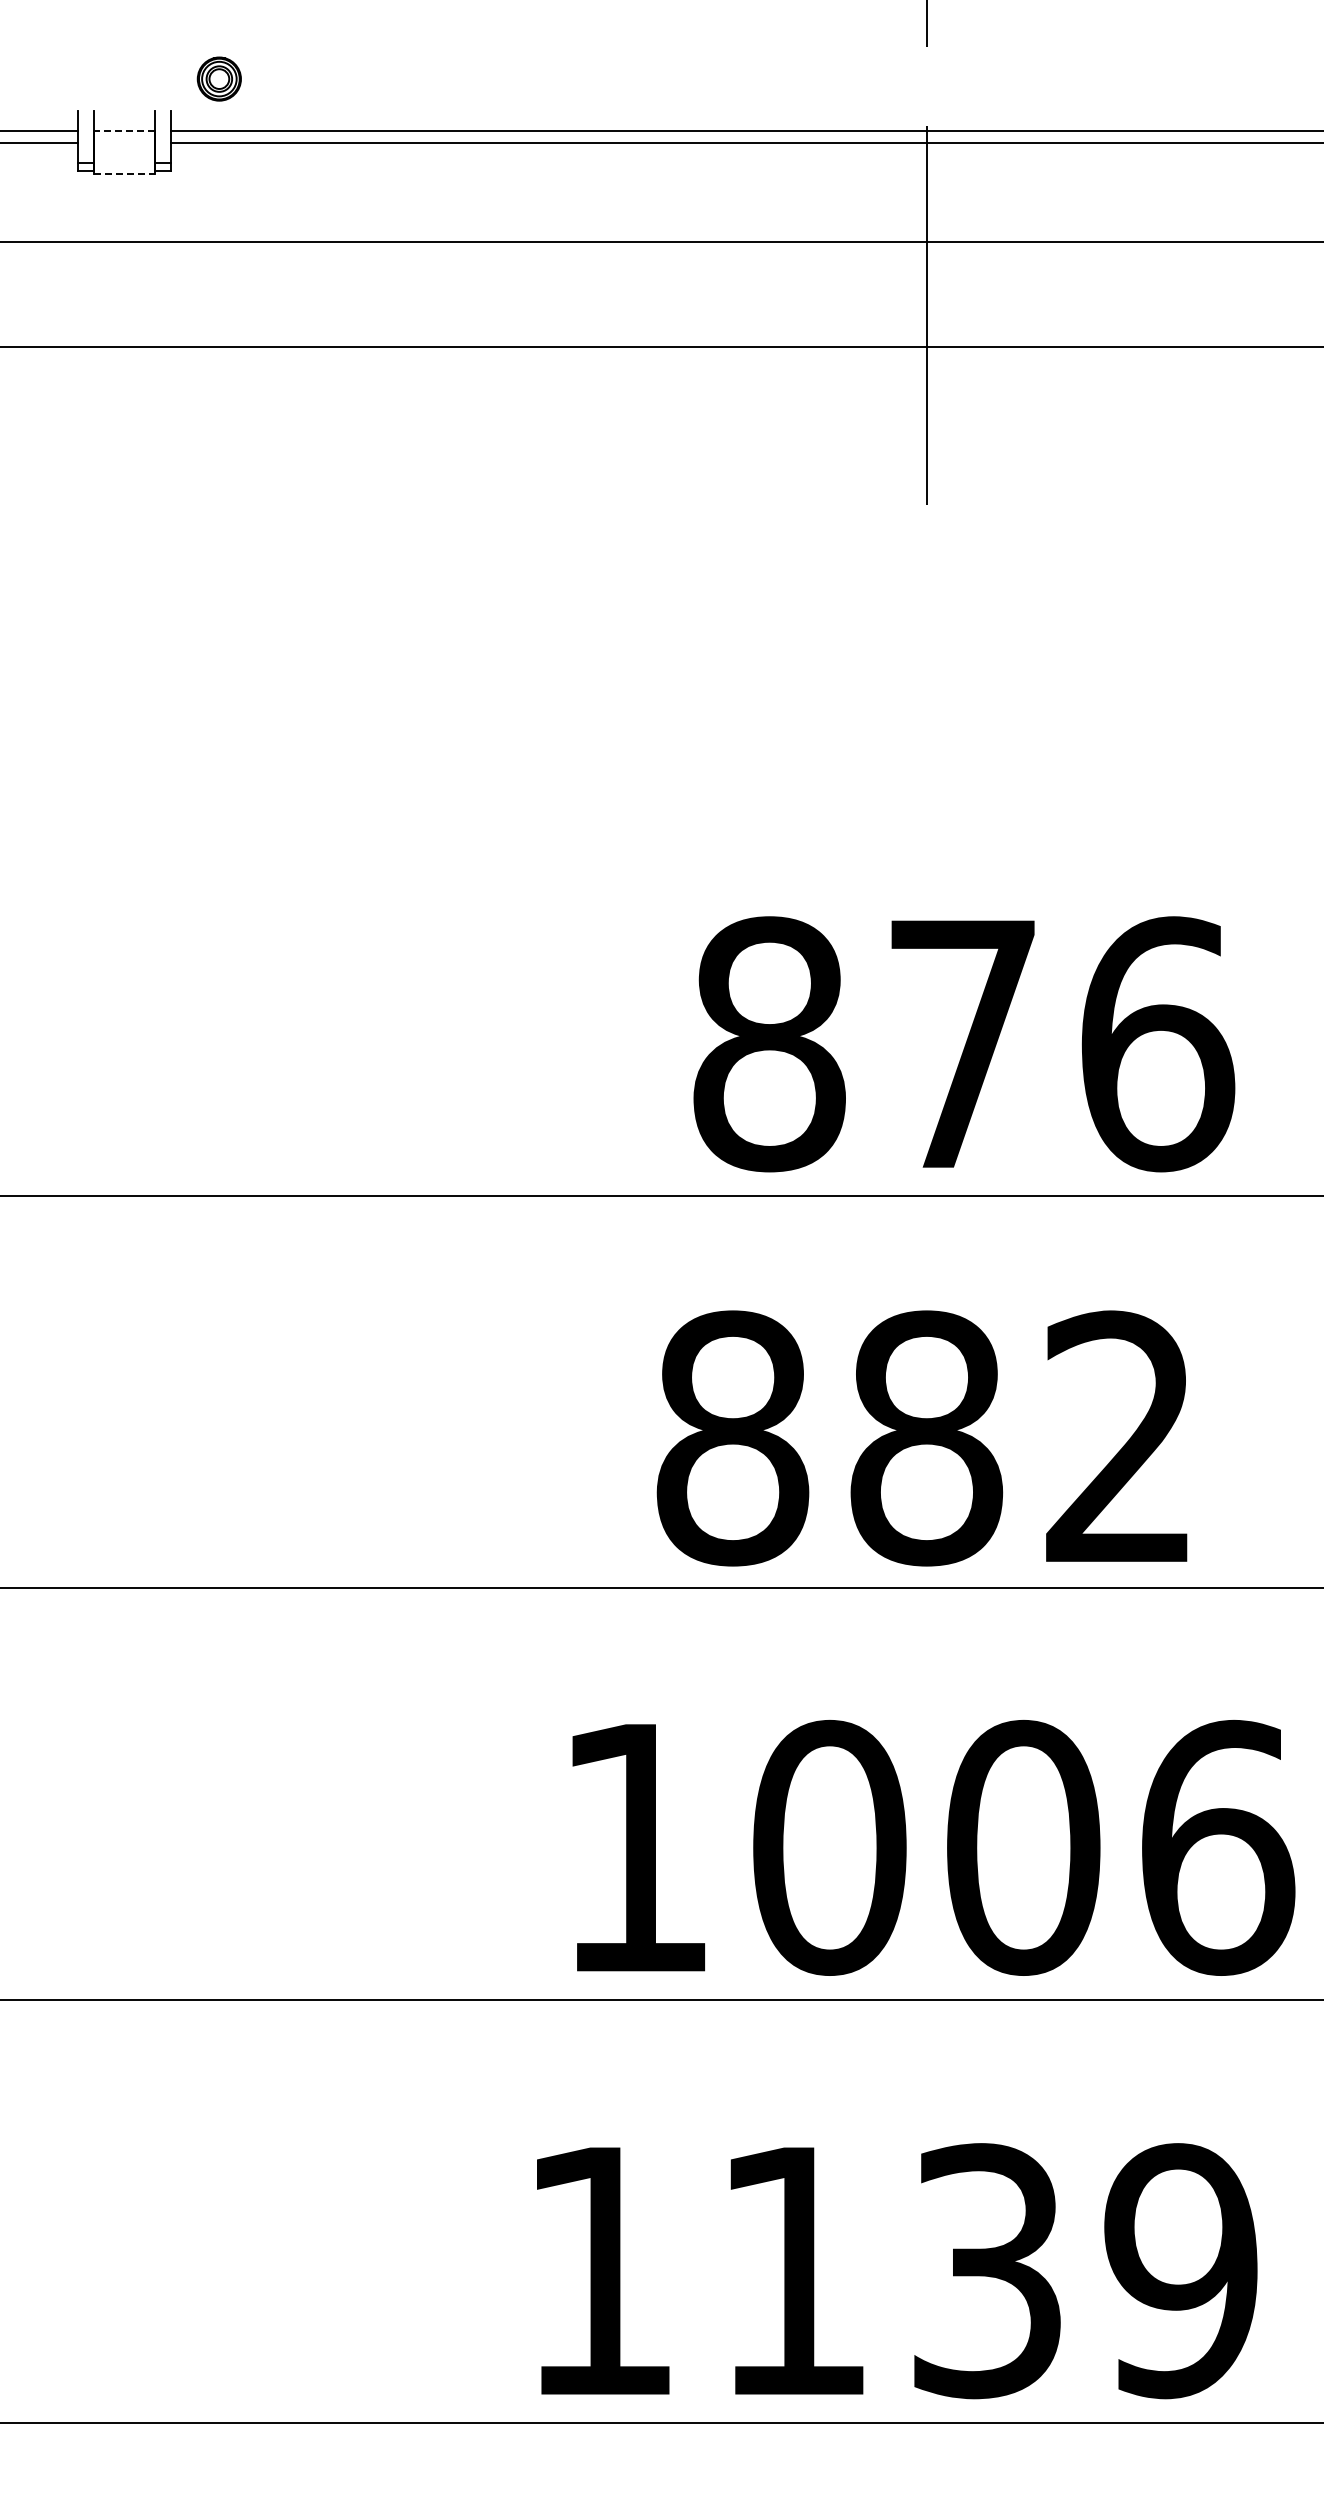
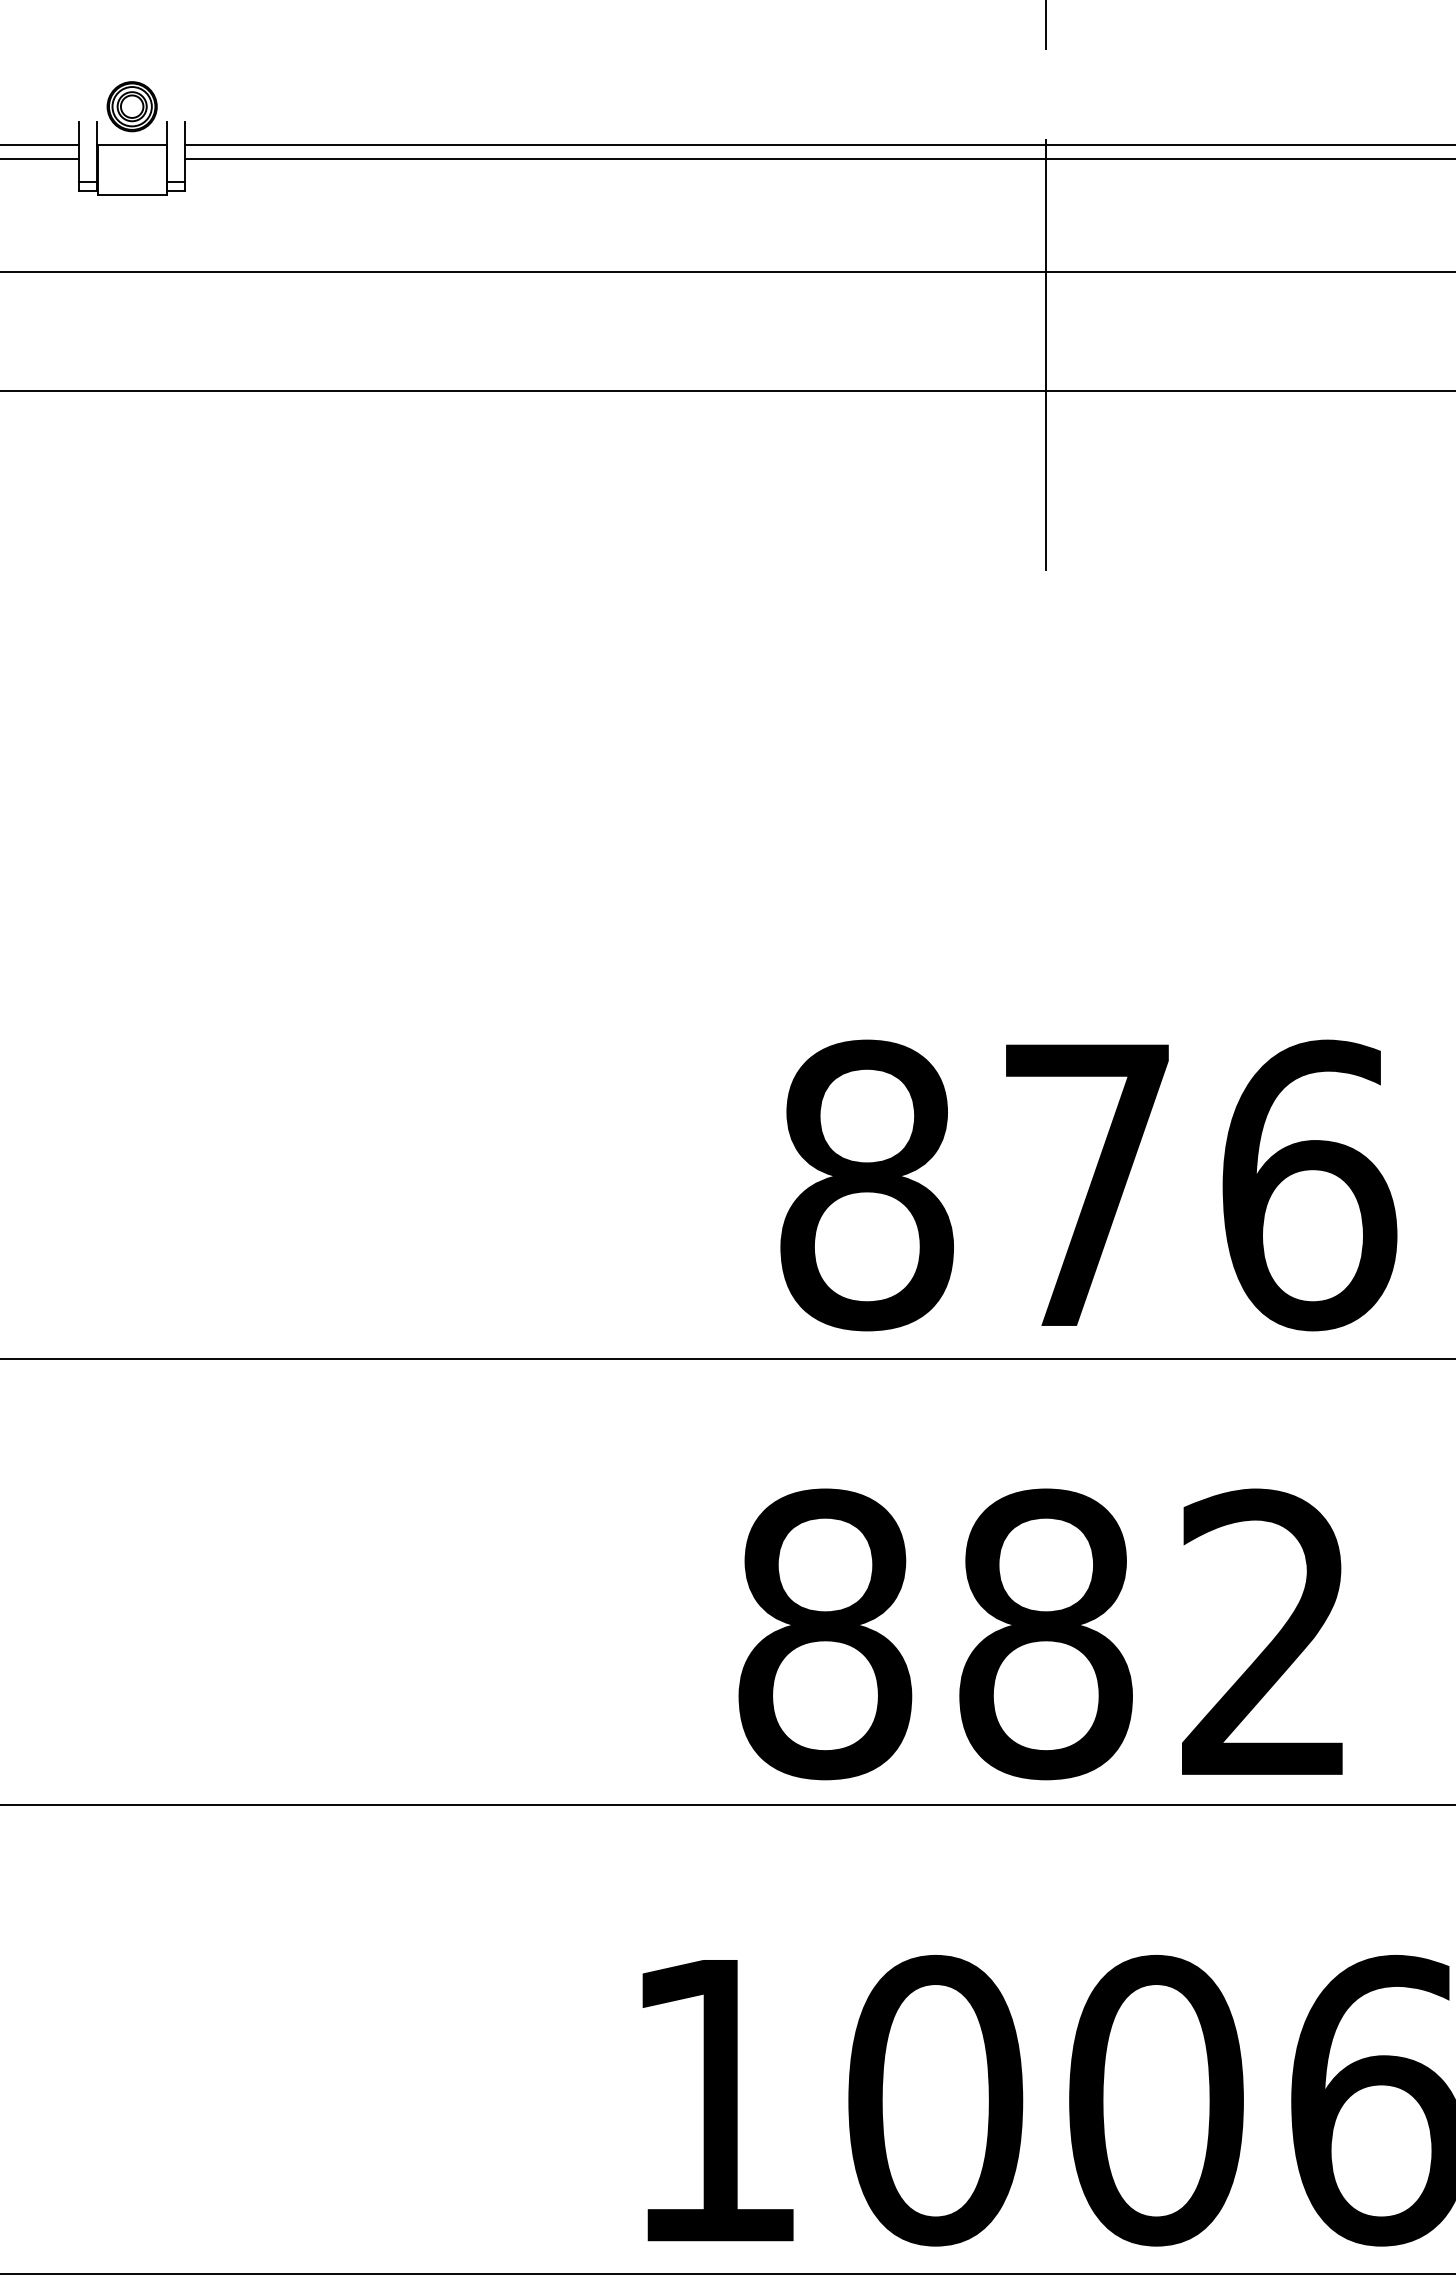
part: (218, 78) -> (131, 106), moved
line: (124, 131) -> (132, 145), dashed -> solid
line: (124, 174) -> (132, 194), dashed -> solid

